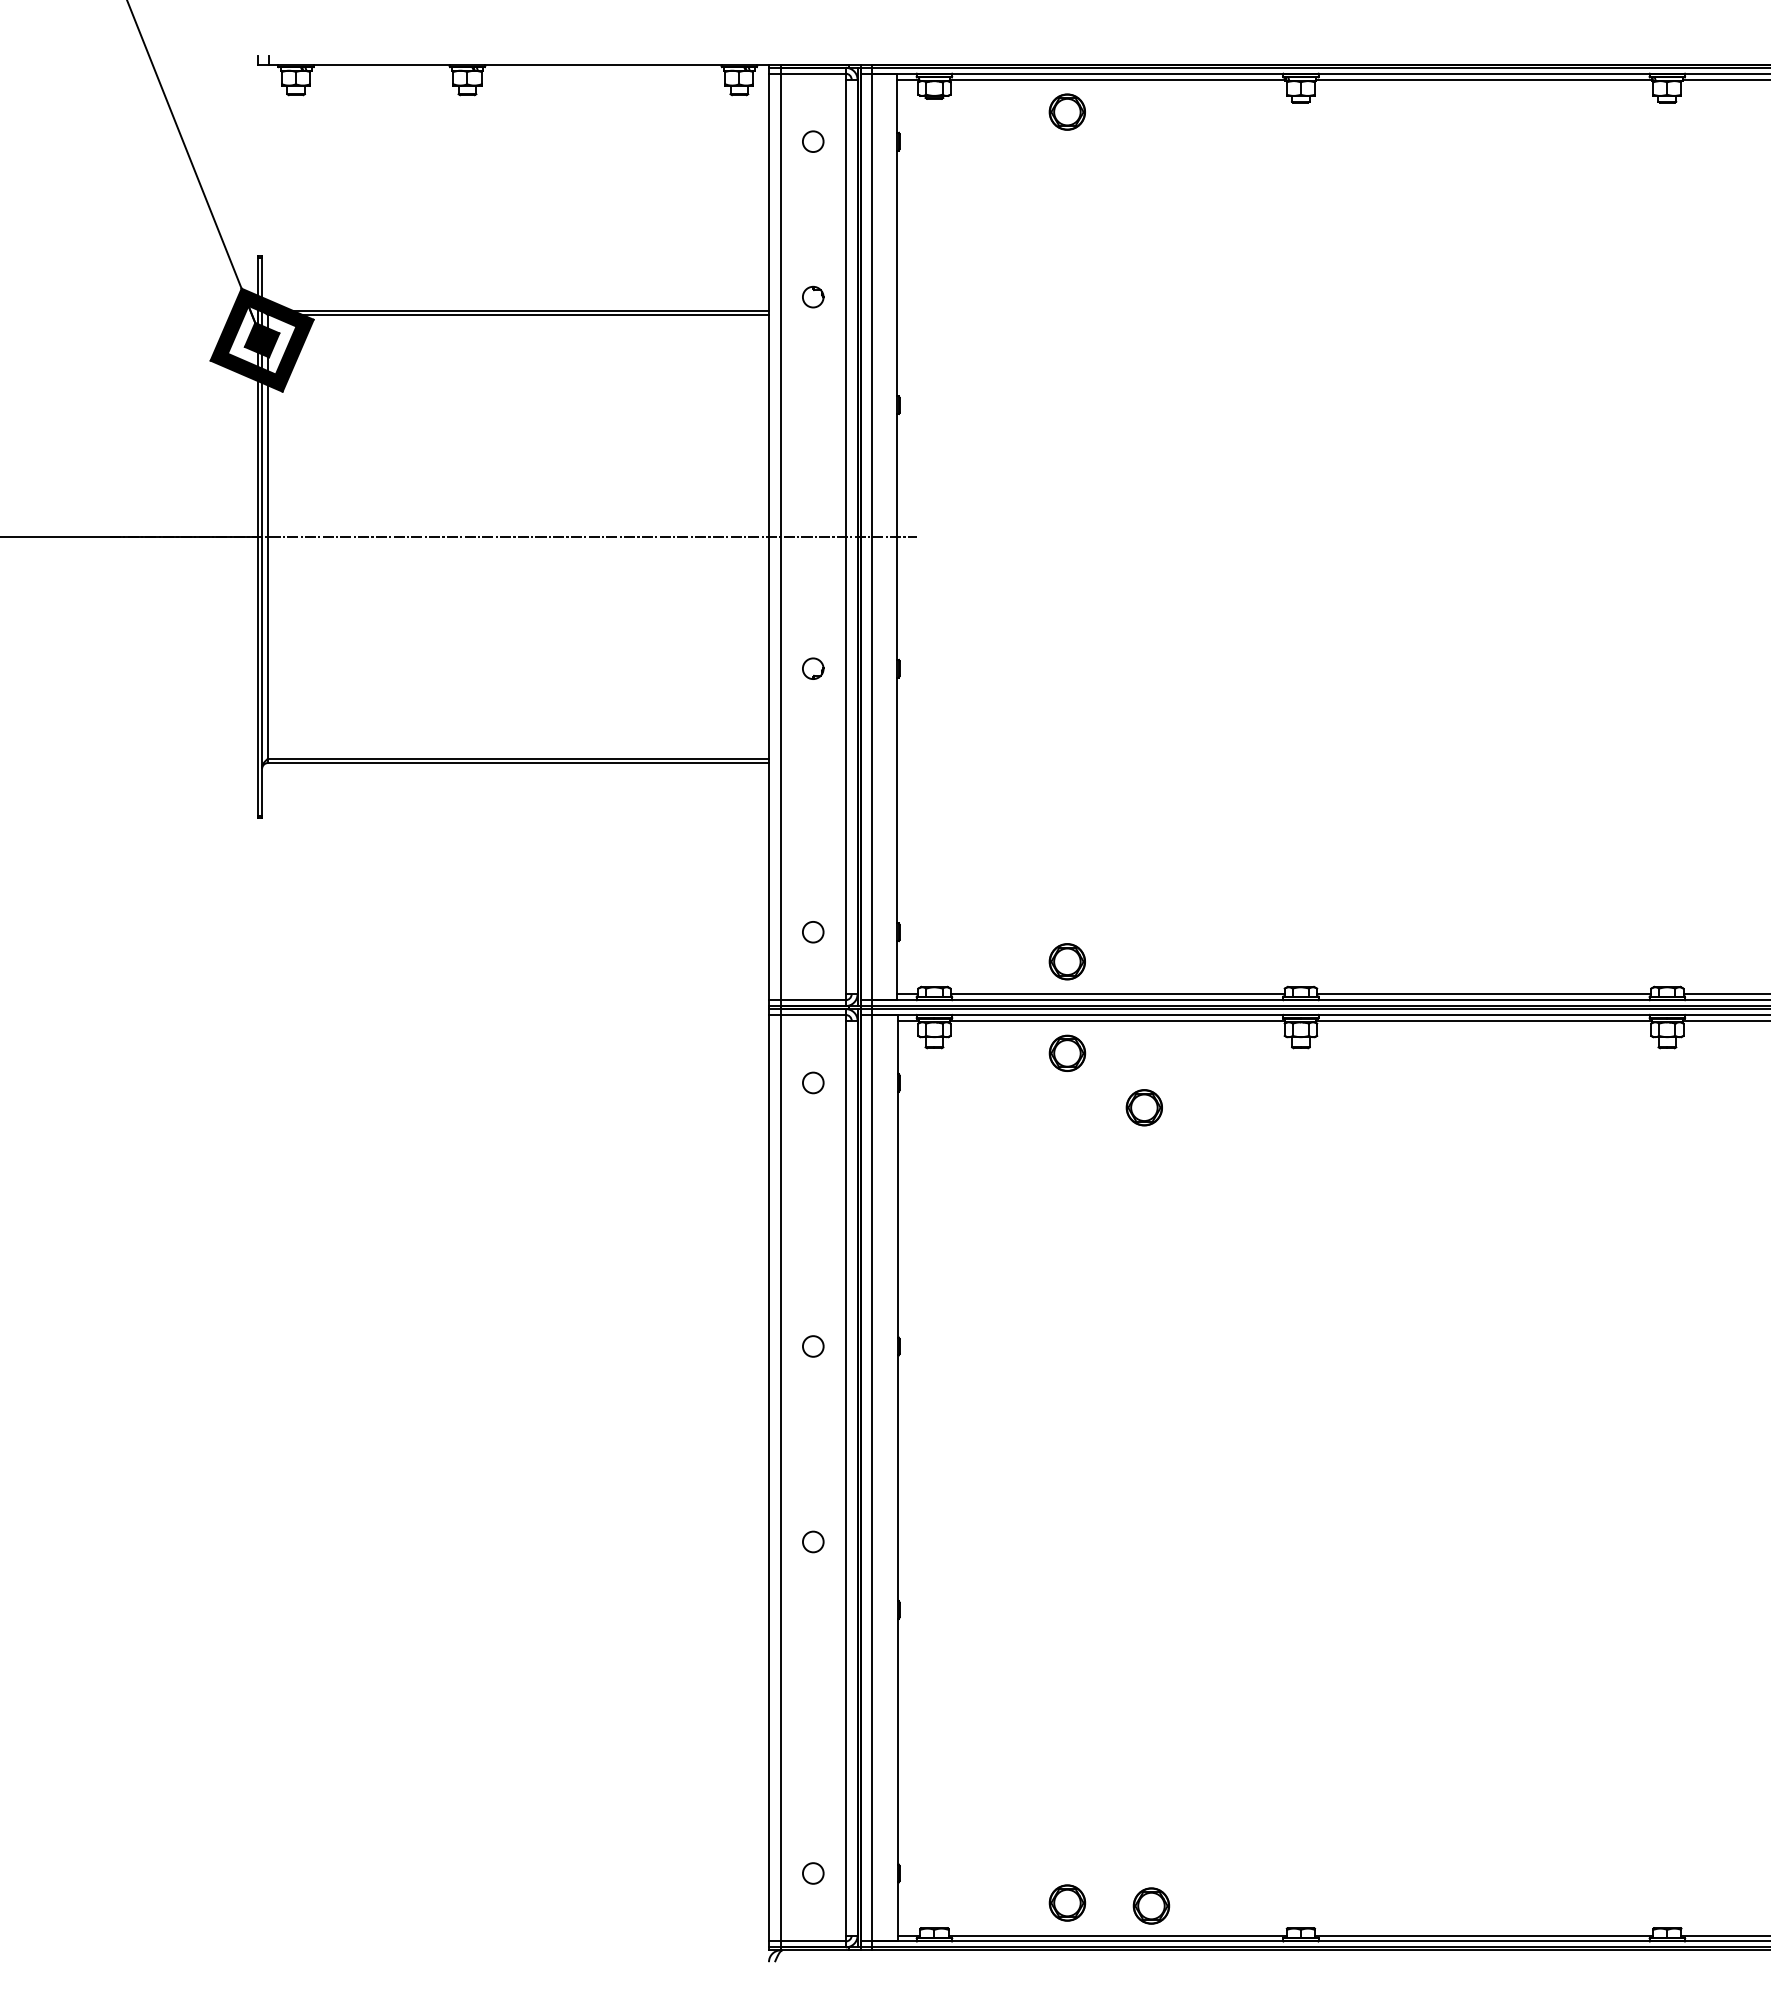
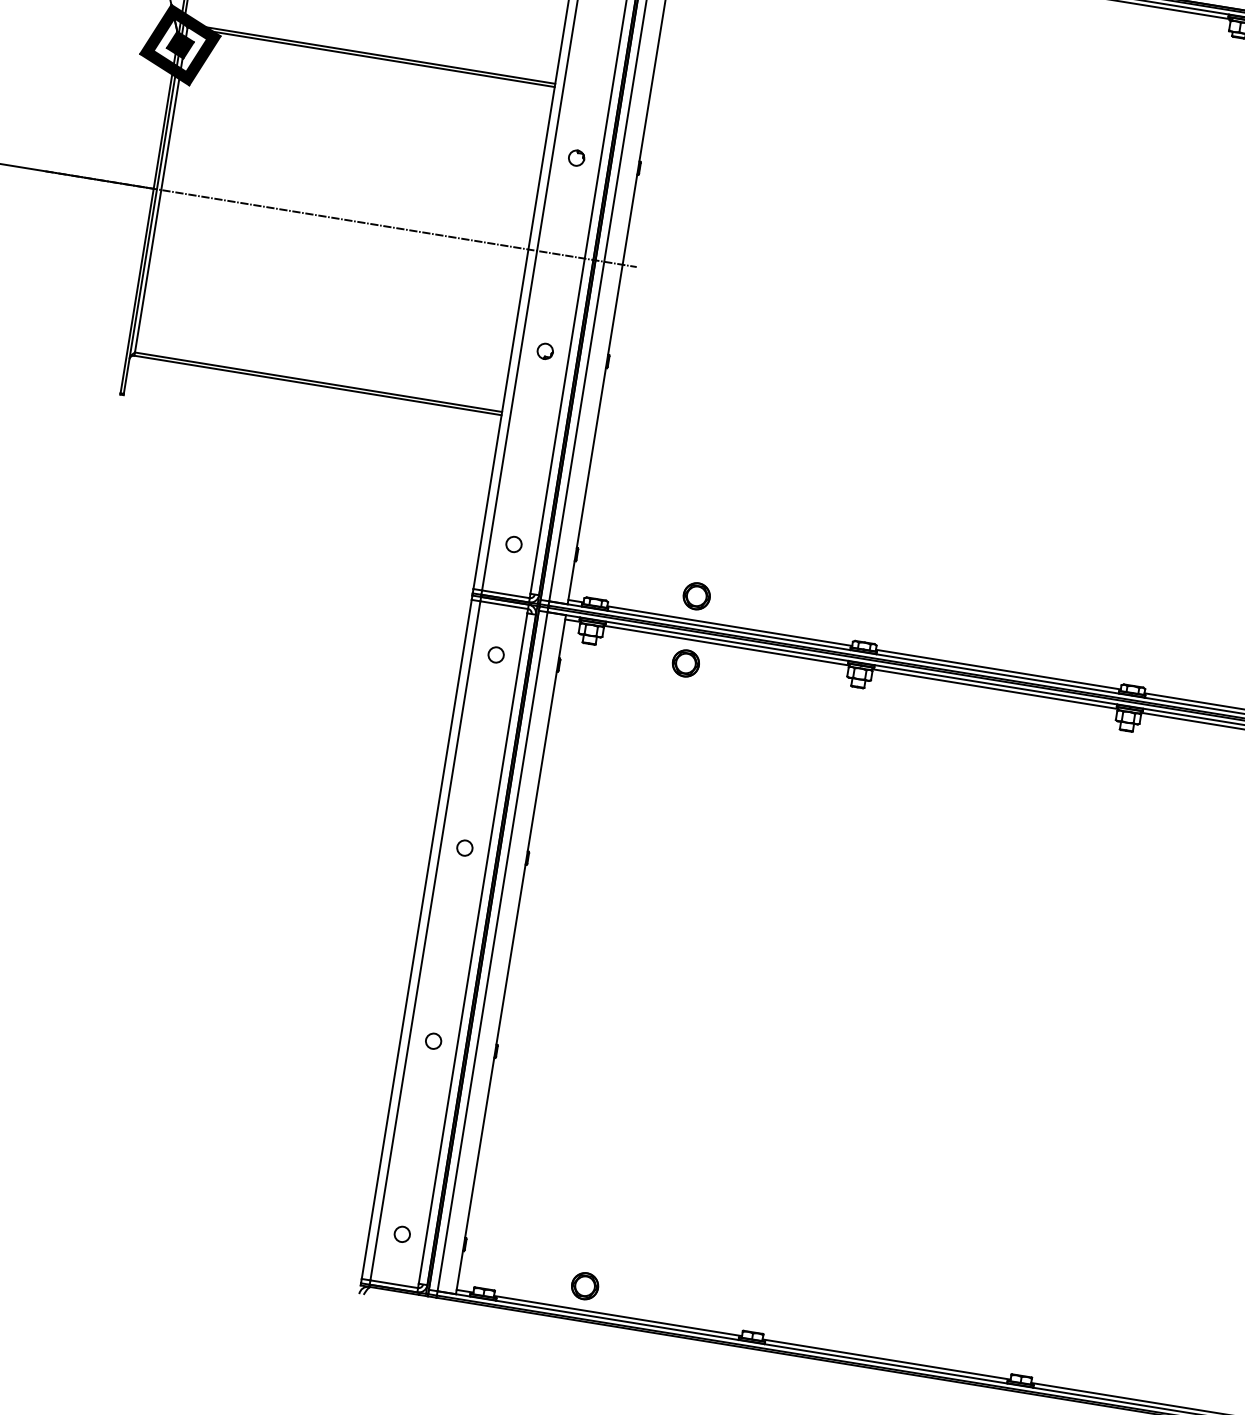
part: (813, 296) -> (576, 157), moved
part: (1143, 1107) -> (735, 712), removed
circle: (813, 1541) -> (433, 1040), moved
part: (1151, 1905) -> (646, 1298), removed

